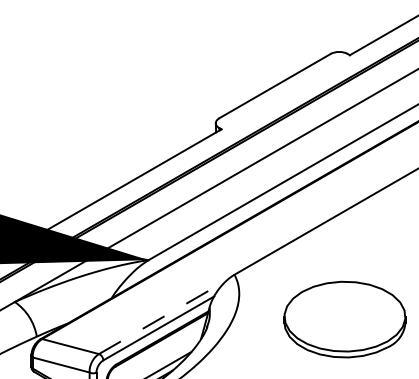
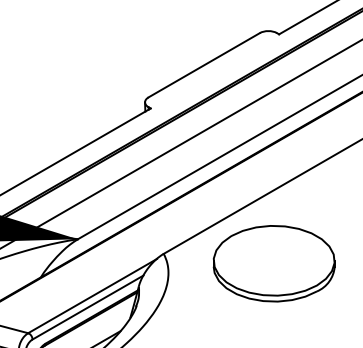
line: (163, 316) -> (92, 295), dashed -> solid
part: (344, 319) -> (273, 263), moved

